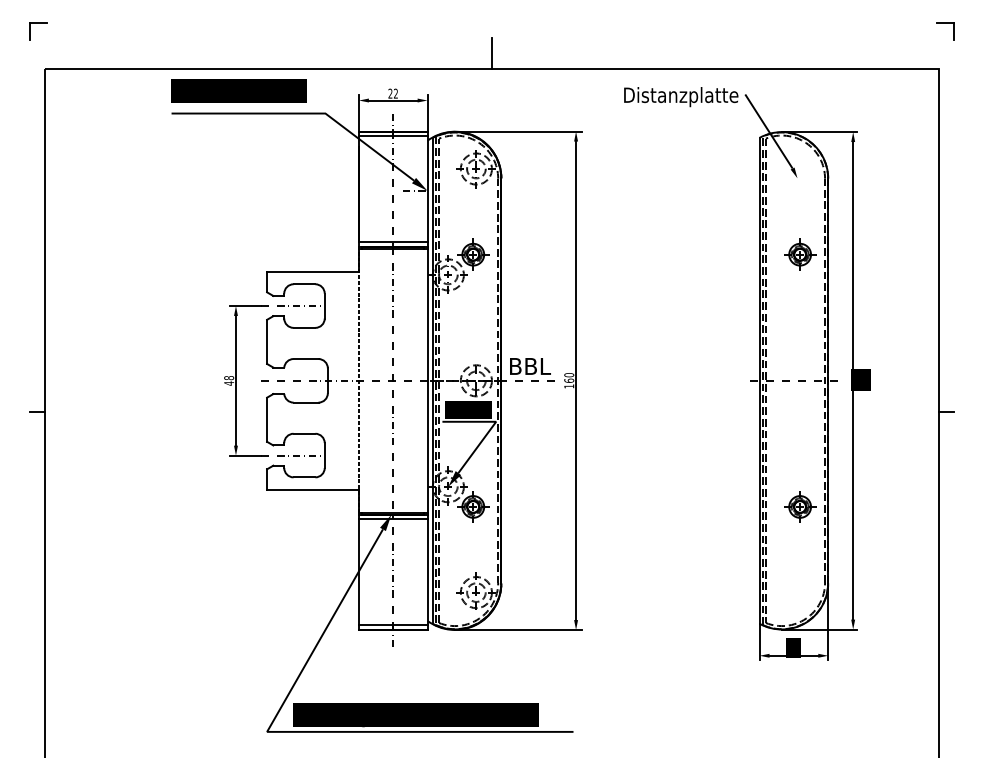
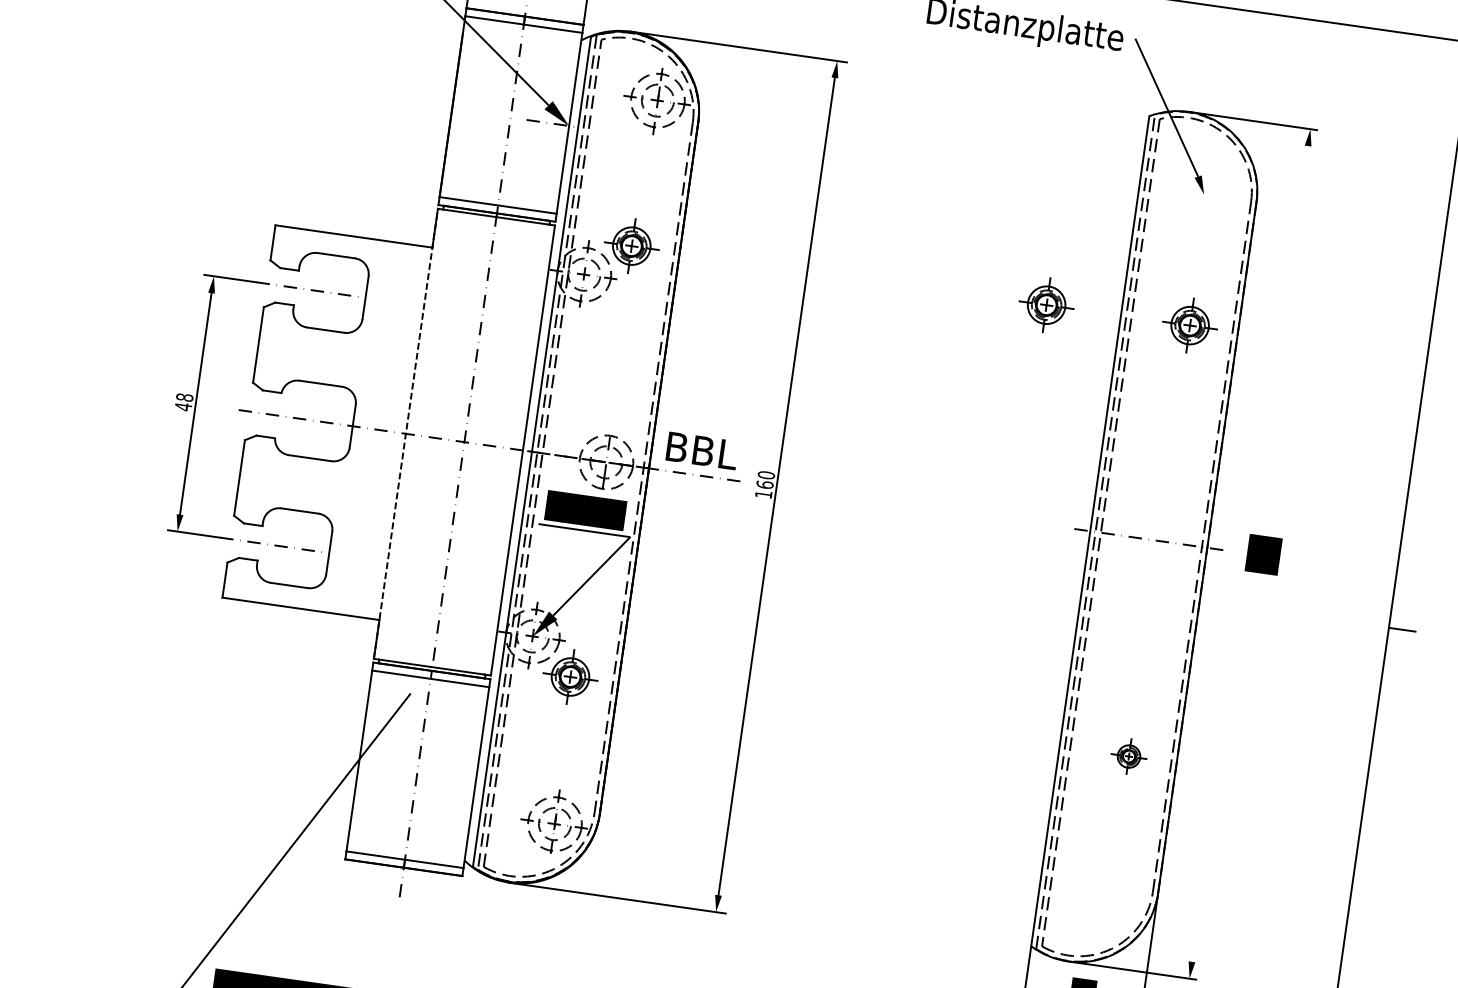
part: (716, 254) -> (1047, 304), added
line: (853, 380) -> (1250, 553), removed
part: (800, 506) -> (1129, 755), size x0.6
fill: (385, 522) -> (416, 682), removed

